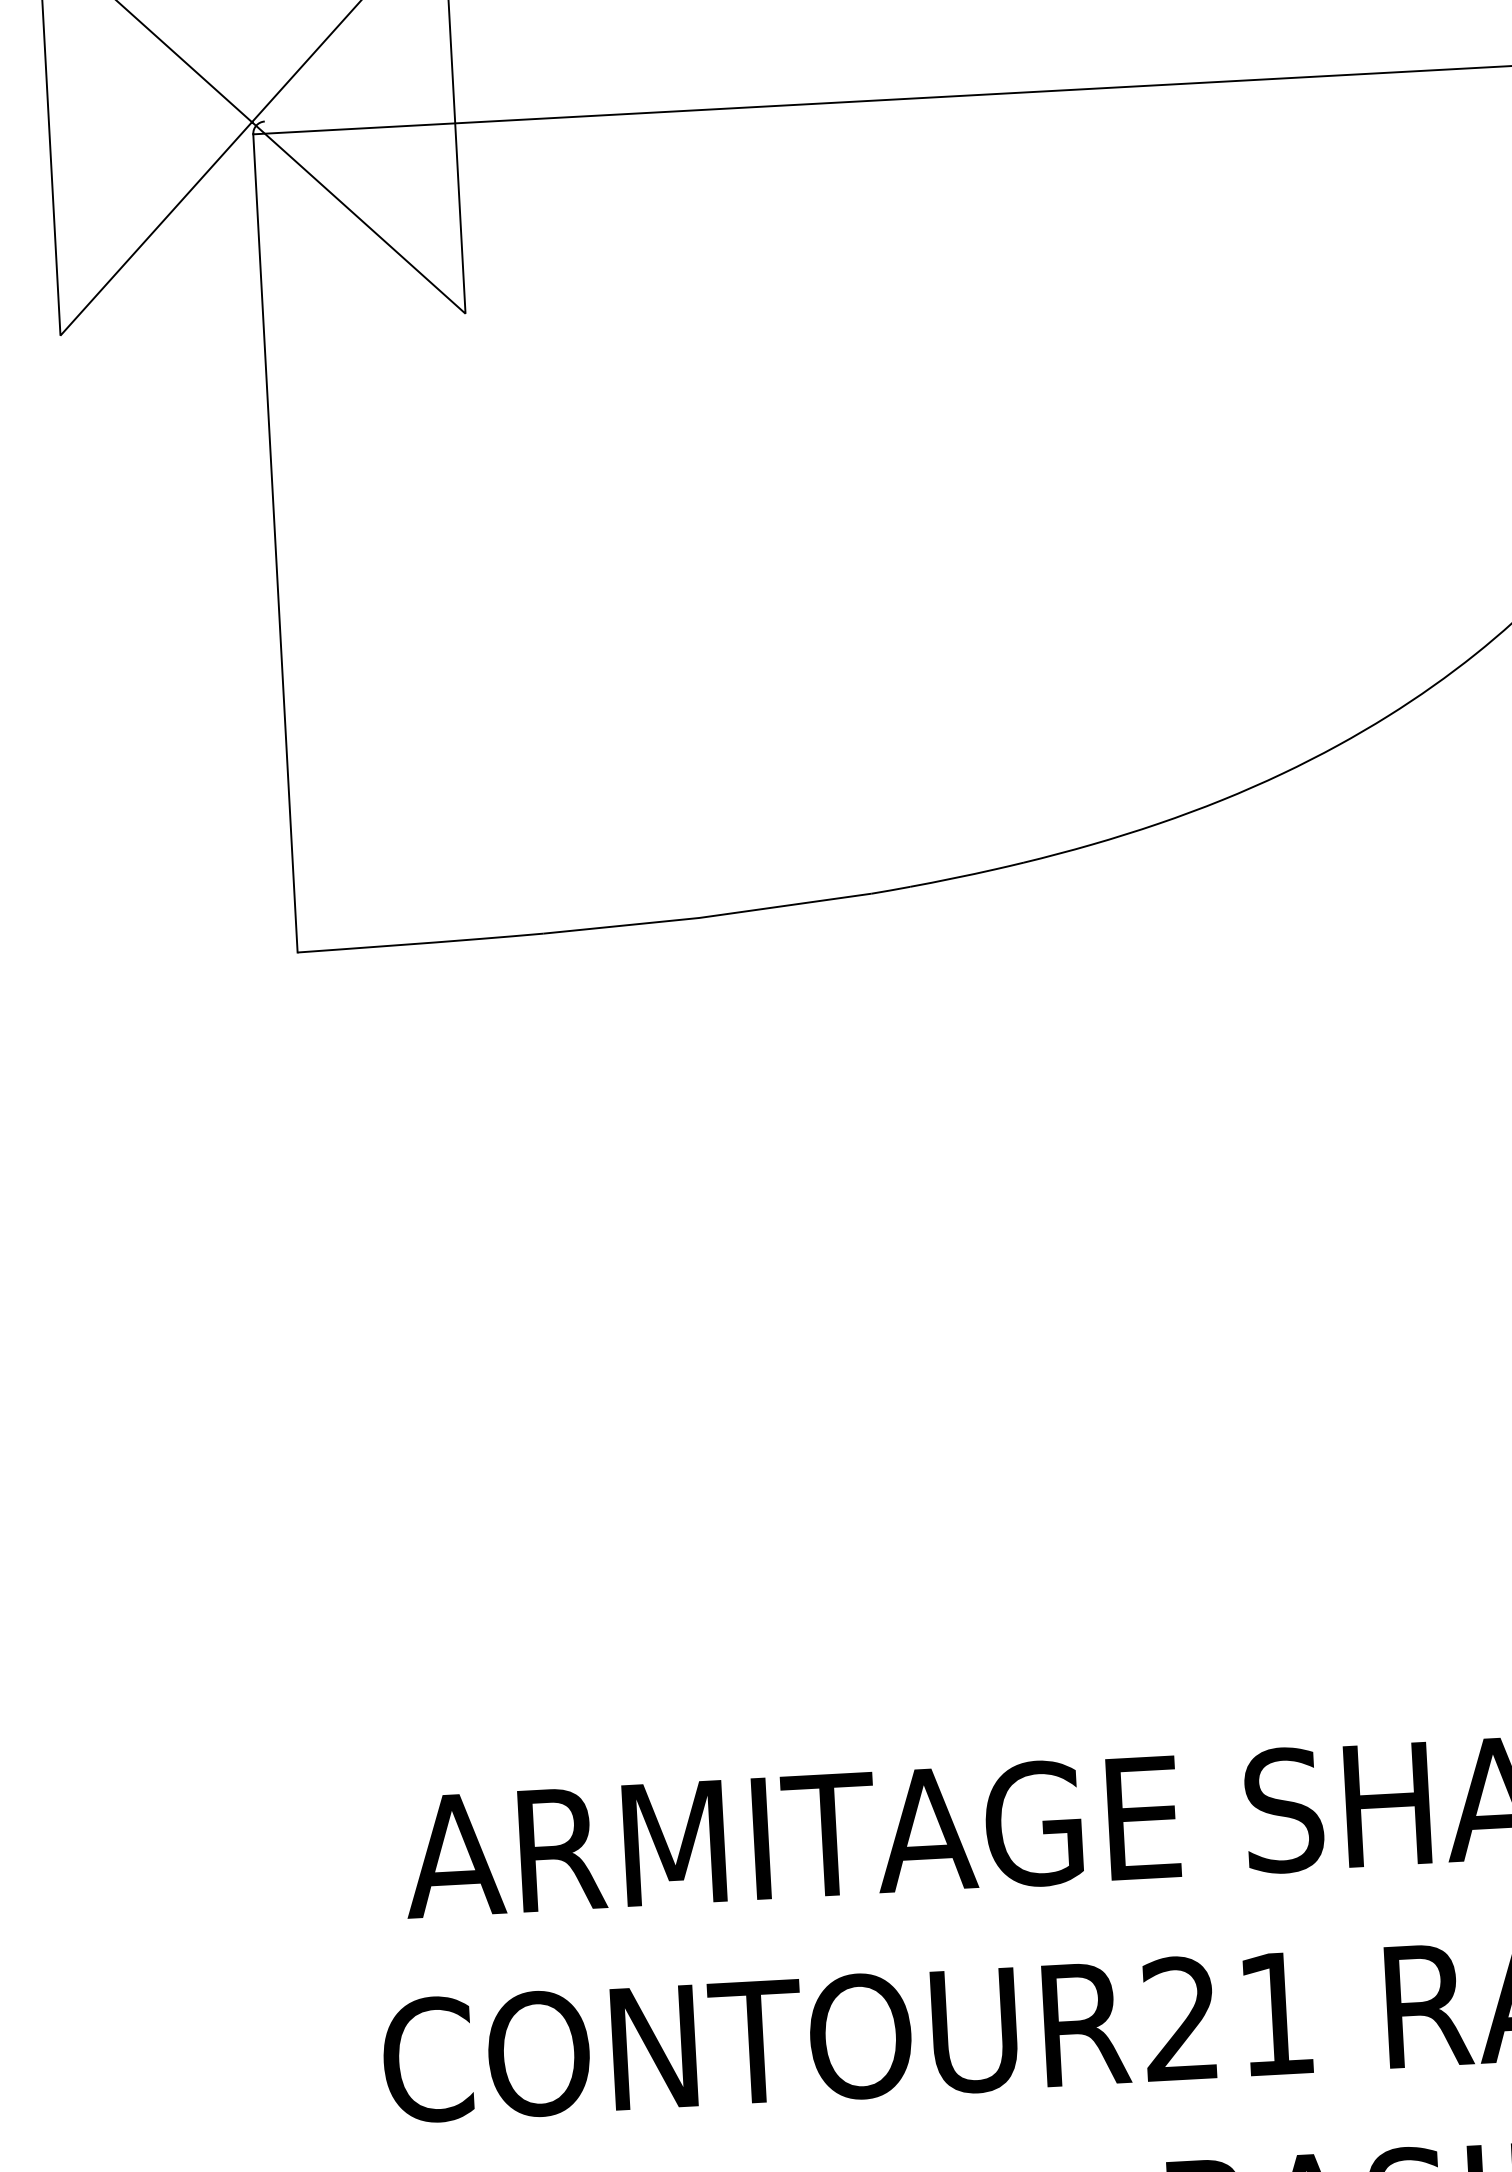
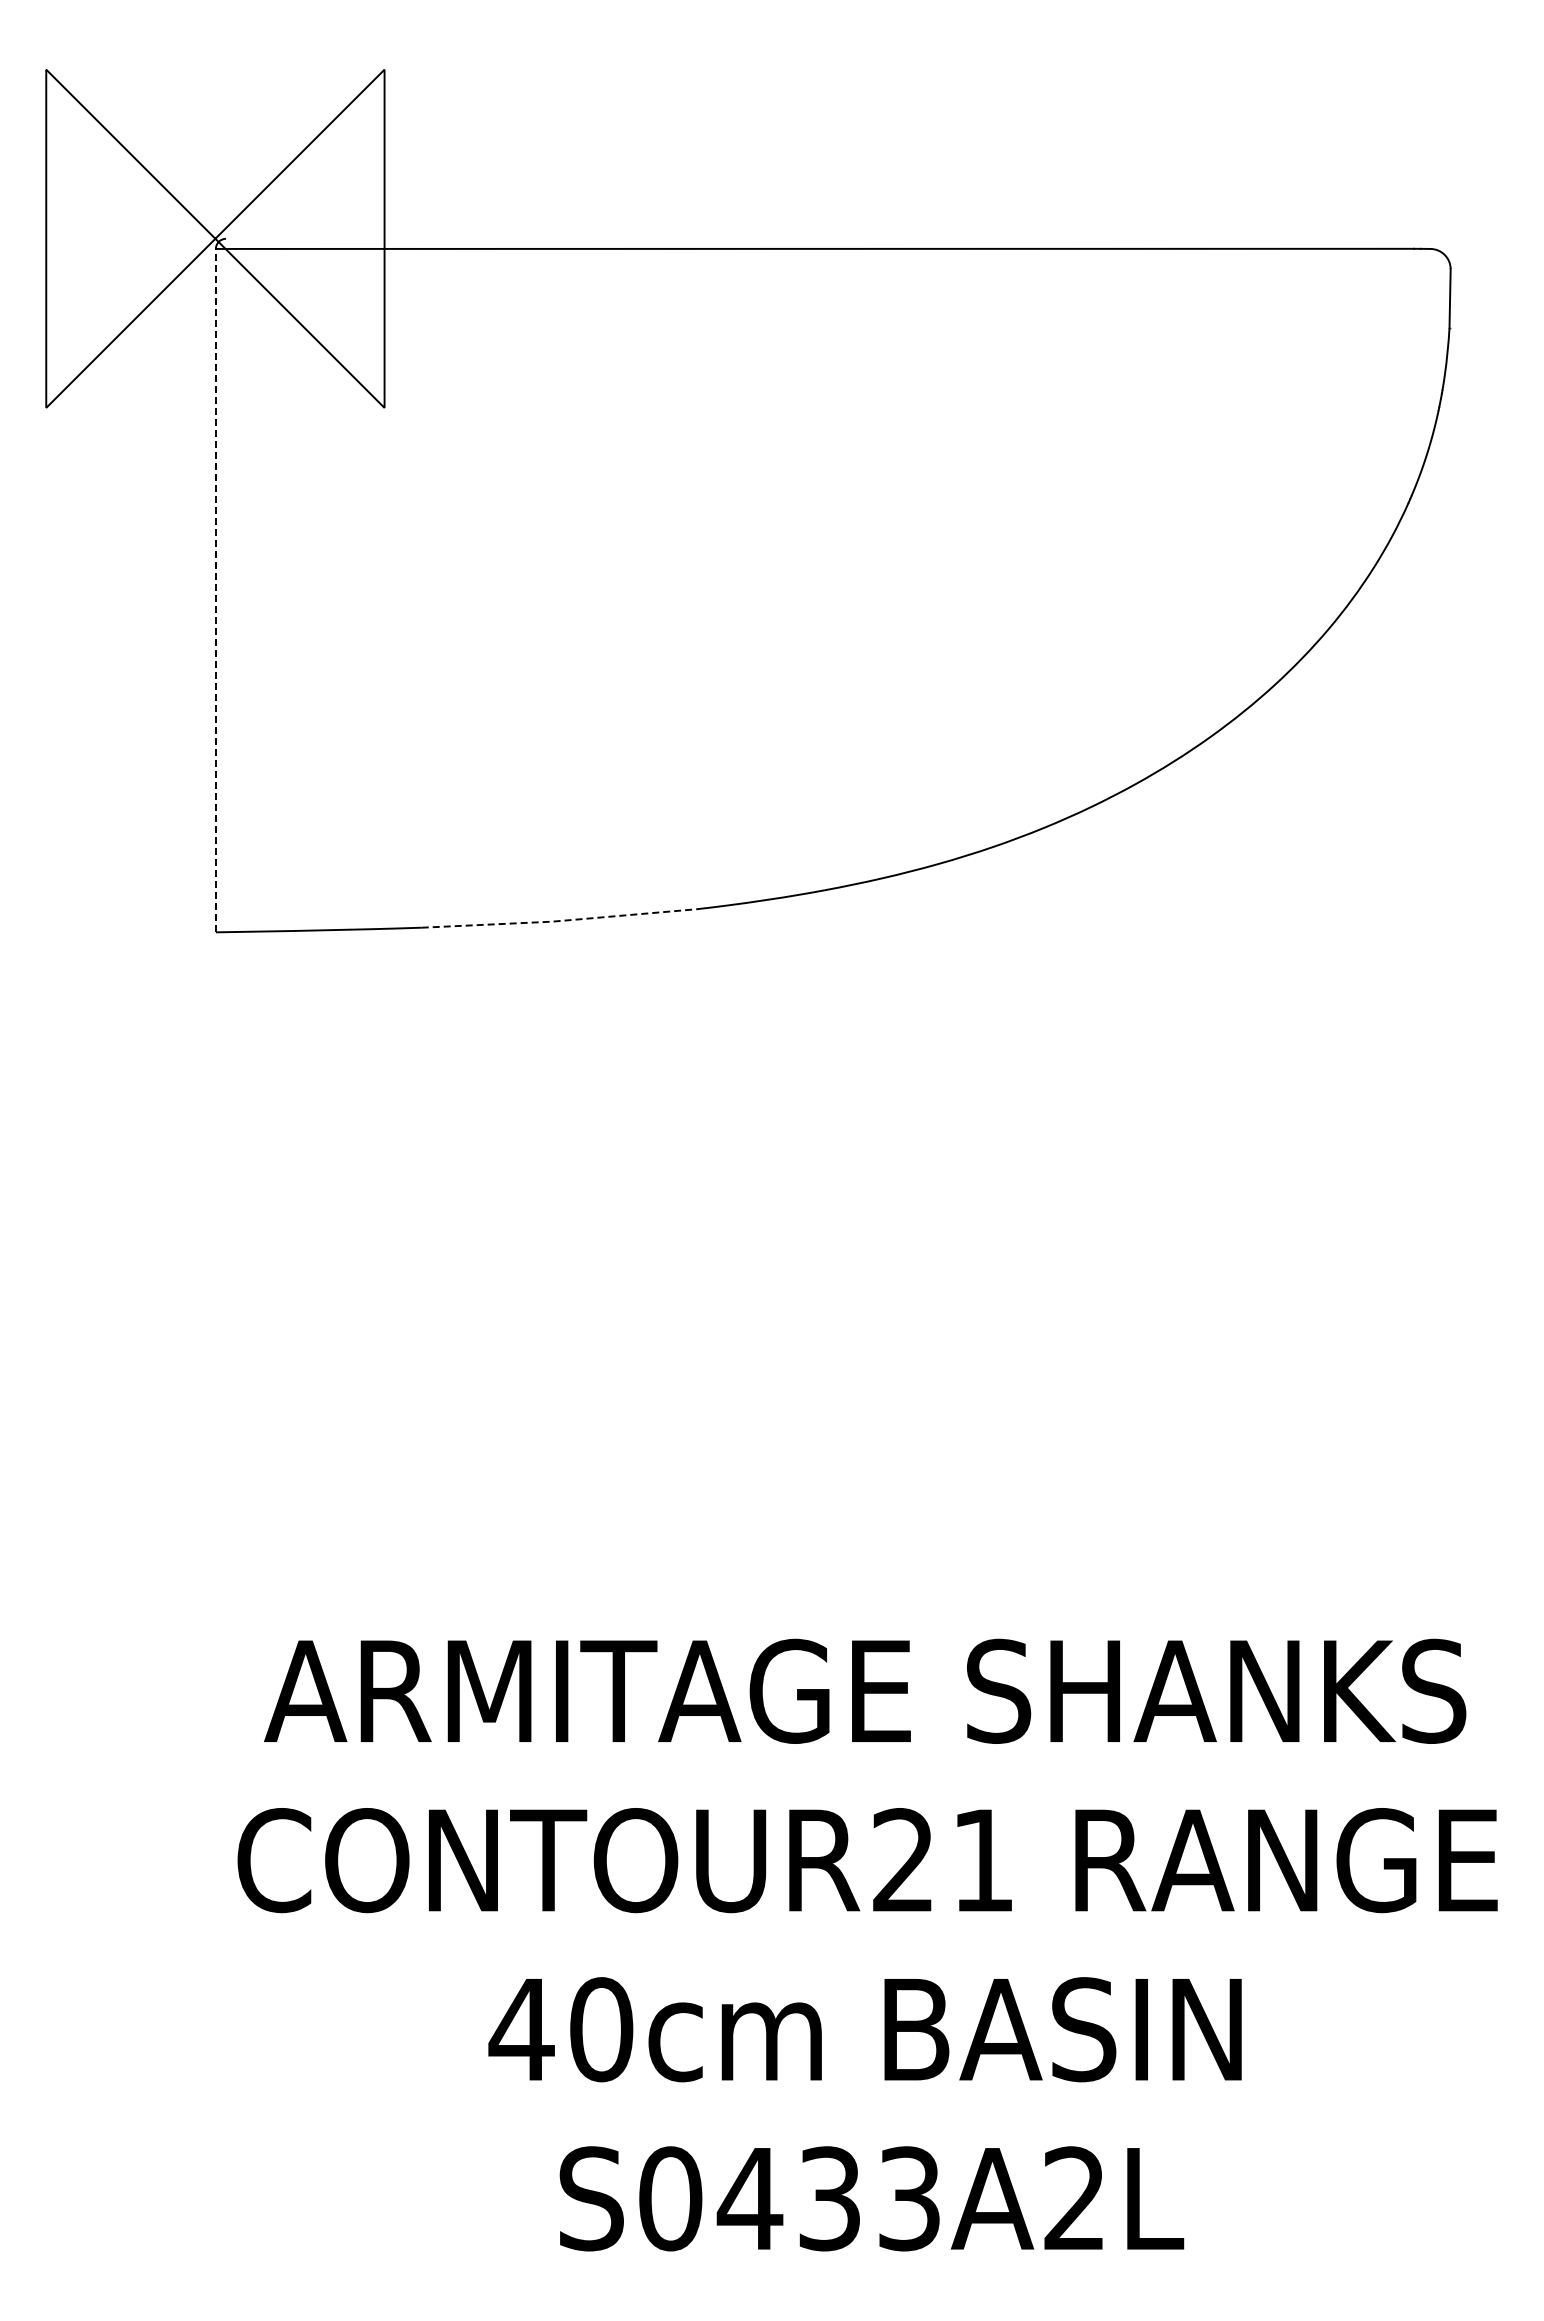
line: (274, 543) -> (215, 590), solid -> dashed
line: (708, 917) -> (559, 921), solid -> dashed

